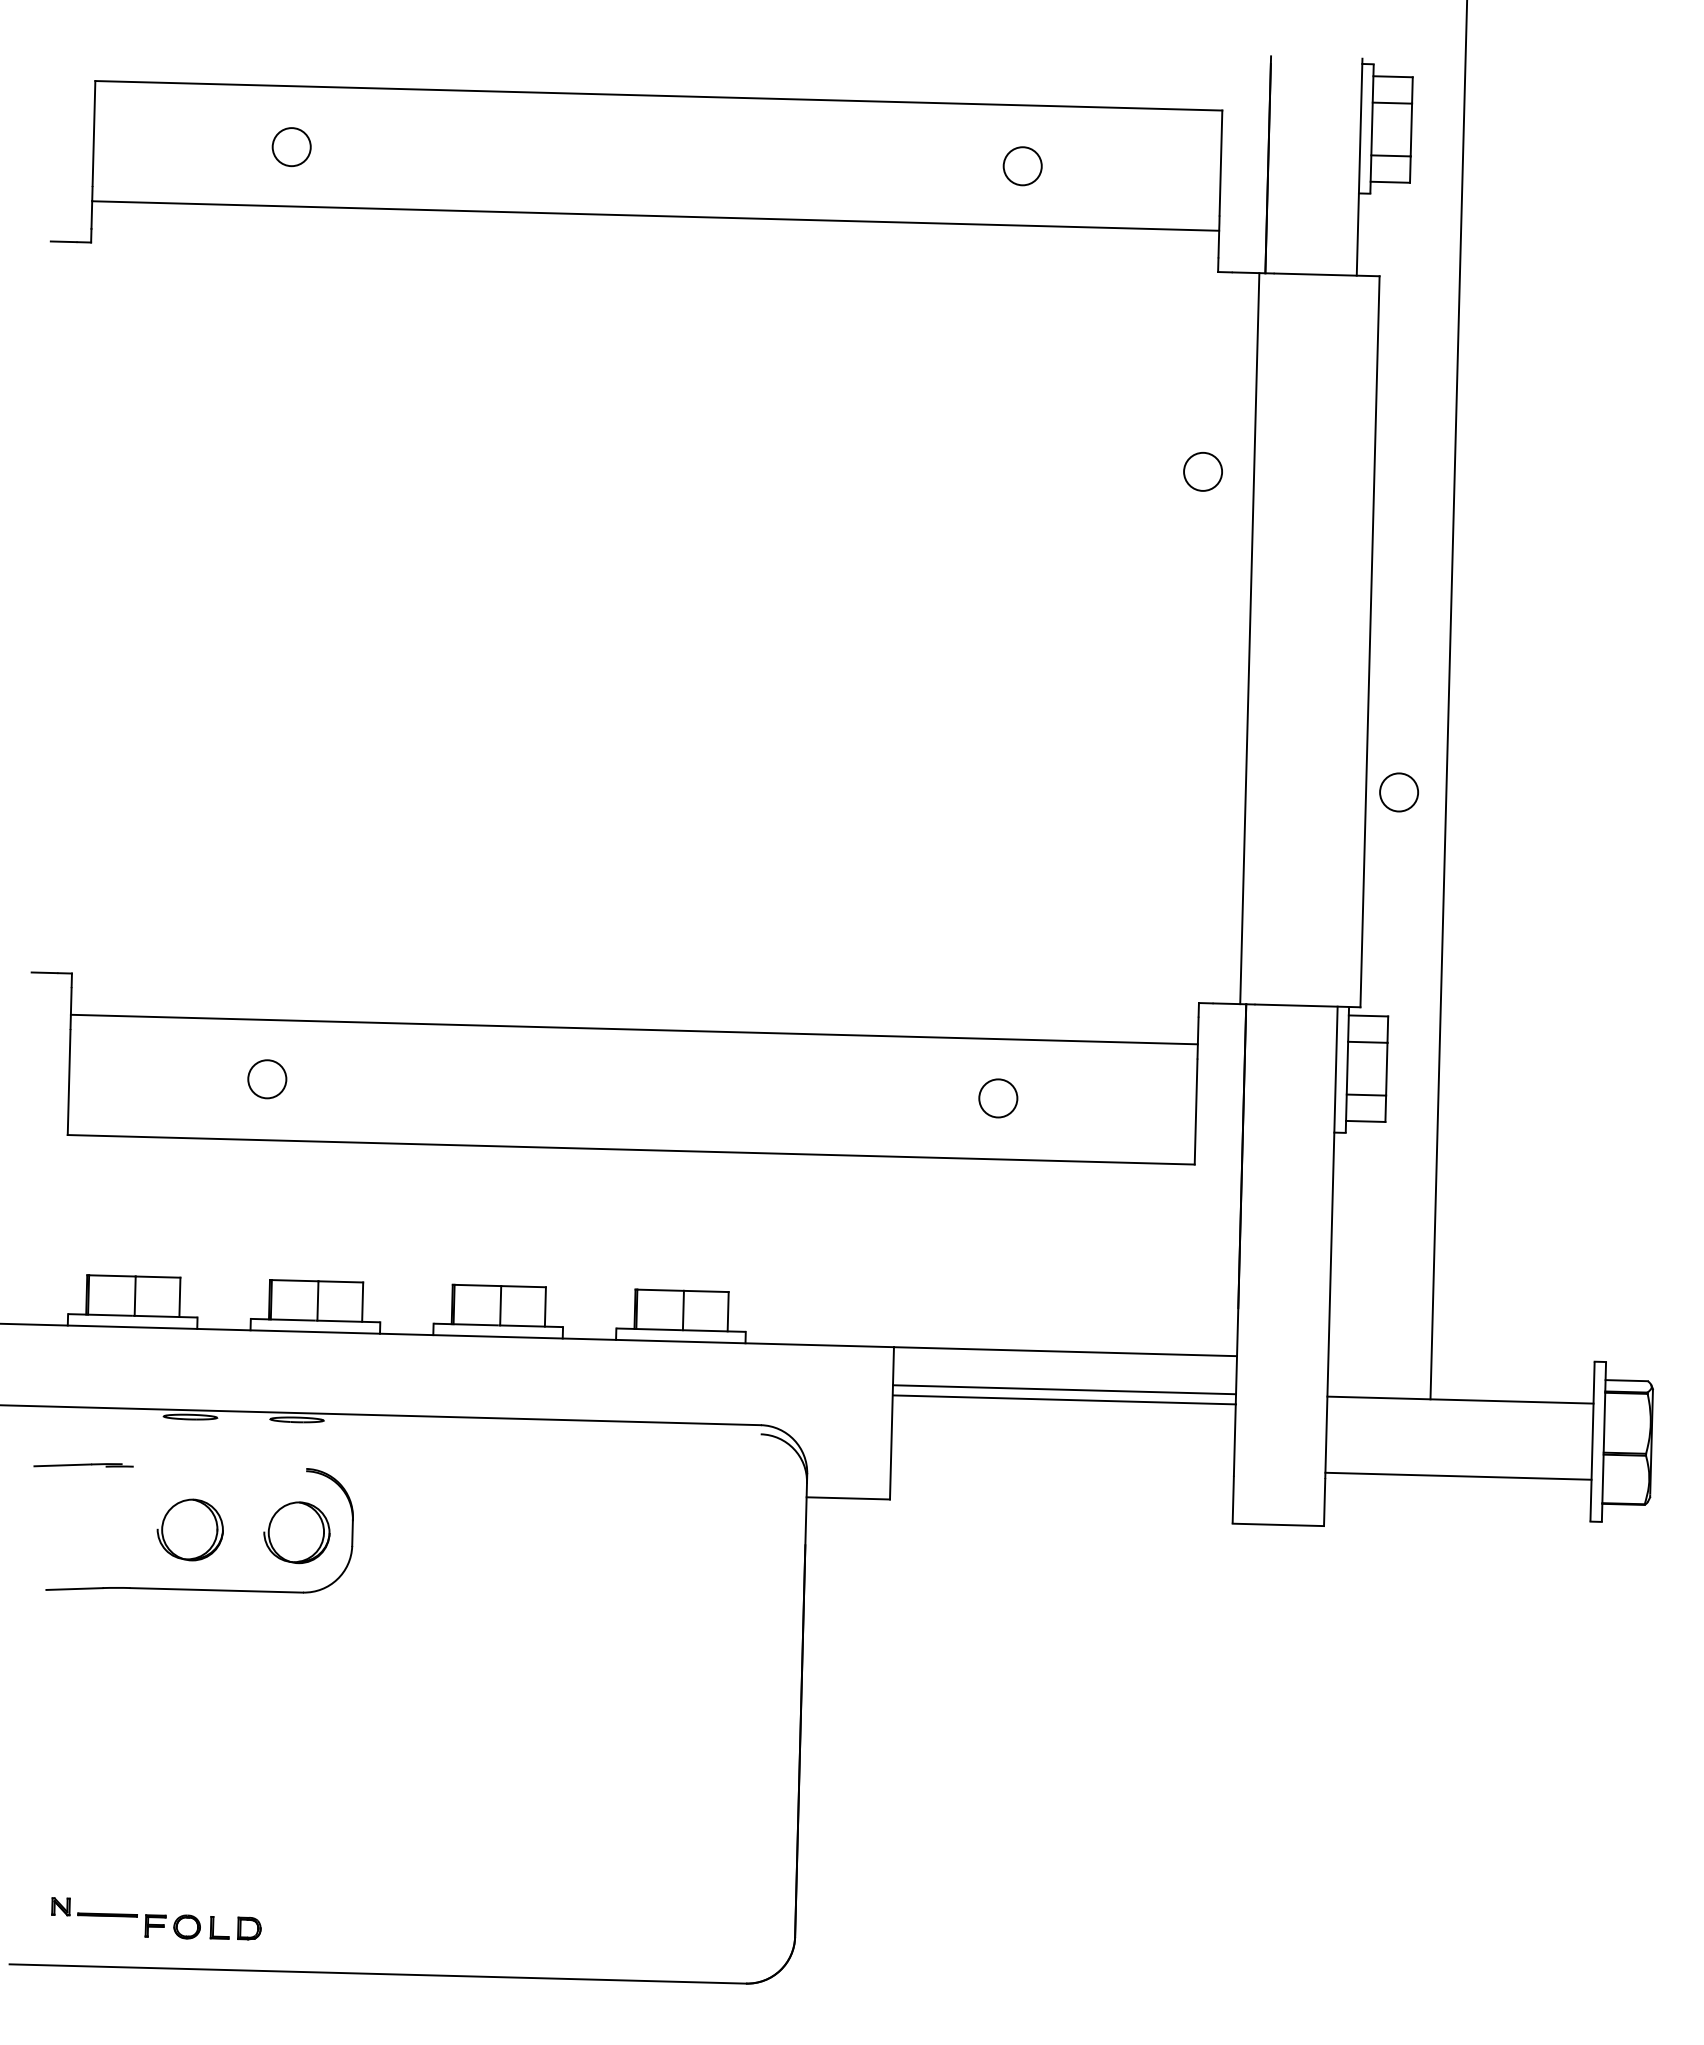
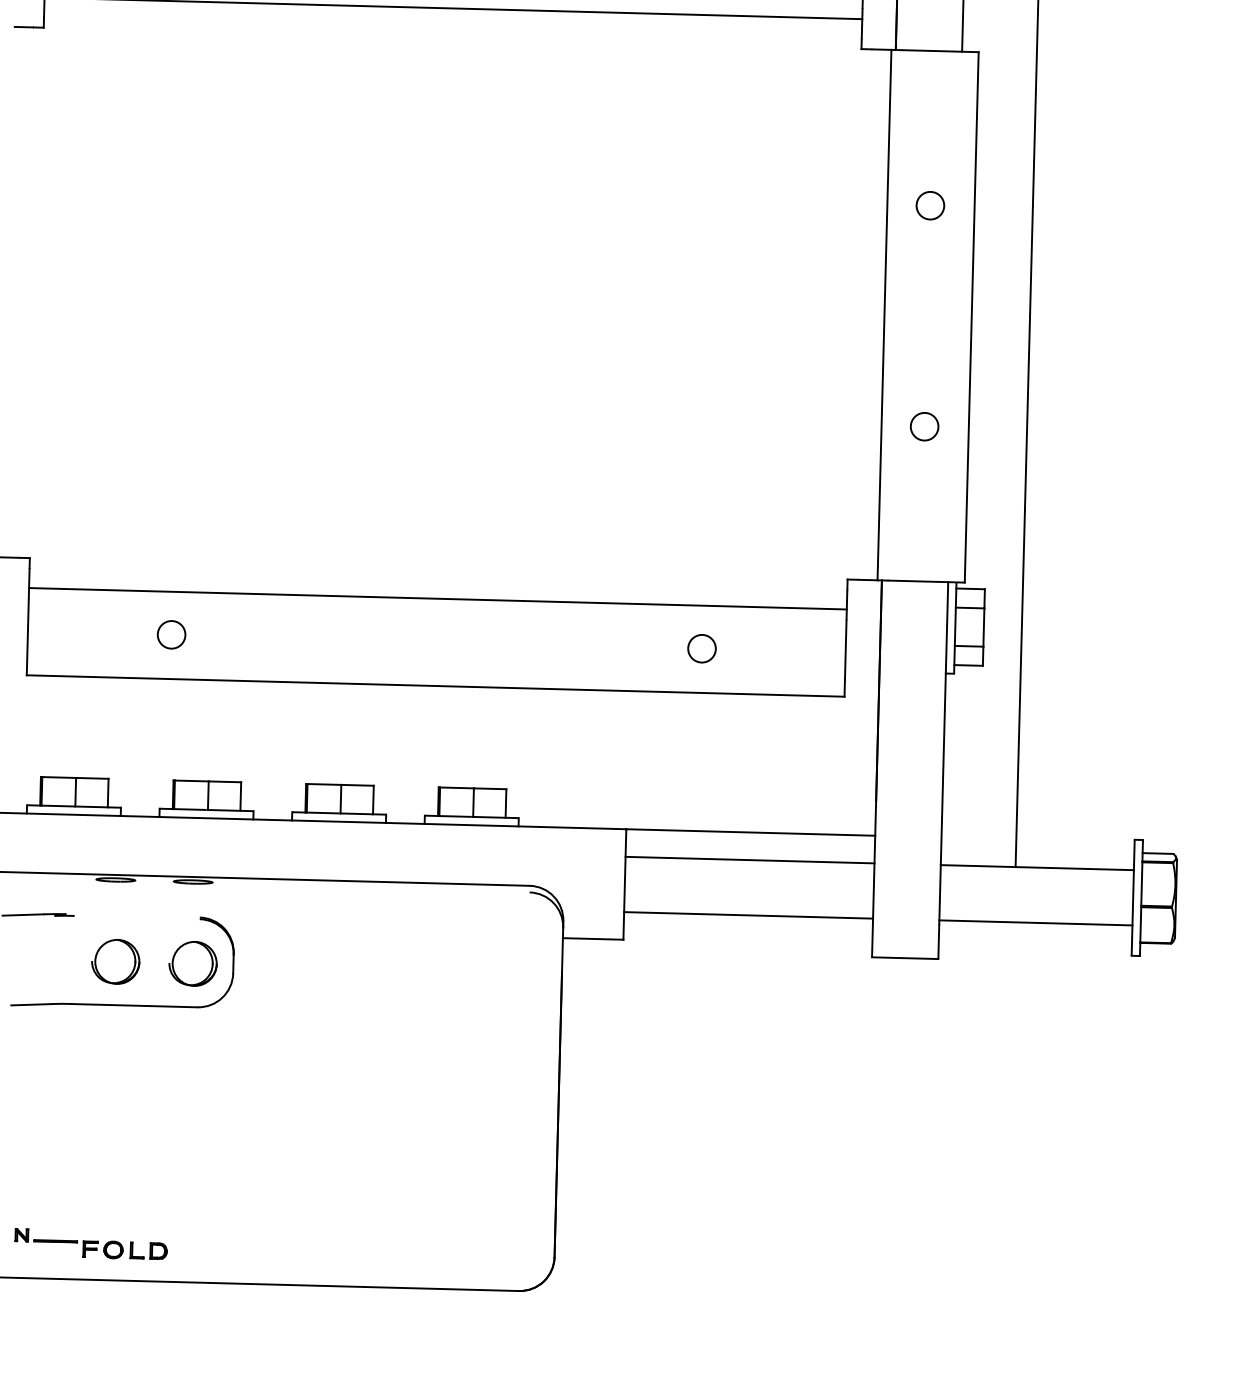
circle: (1202, 471) -> (929, 205), moved
circle: (1398, 792) -> (924, 426), moved
line: (1064, 1399) -> (748, 915), moved

